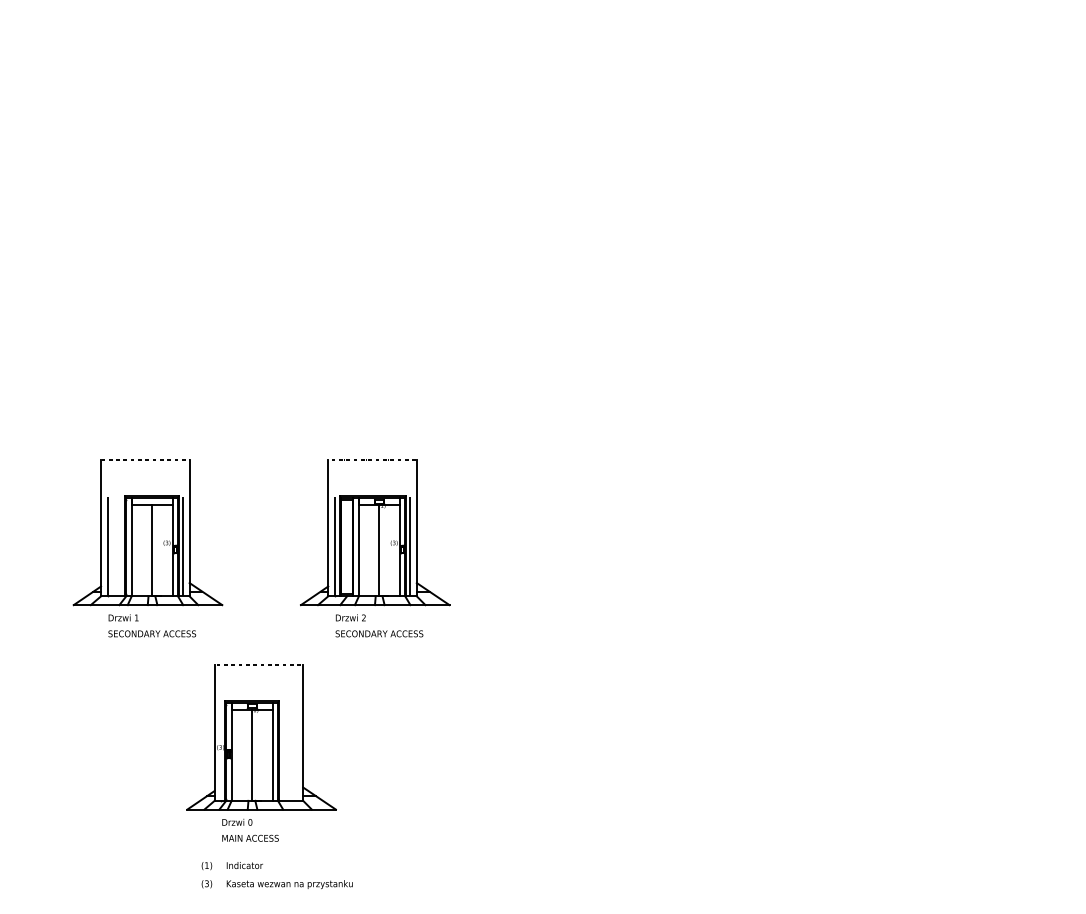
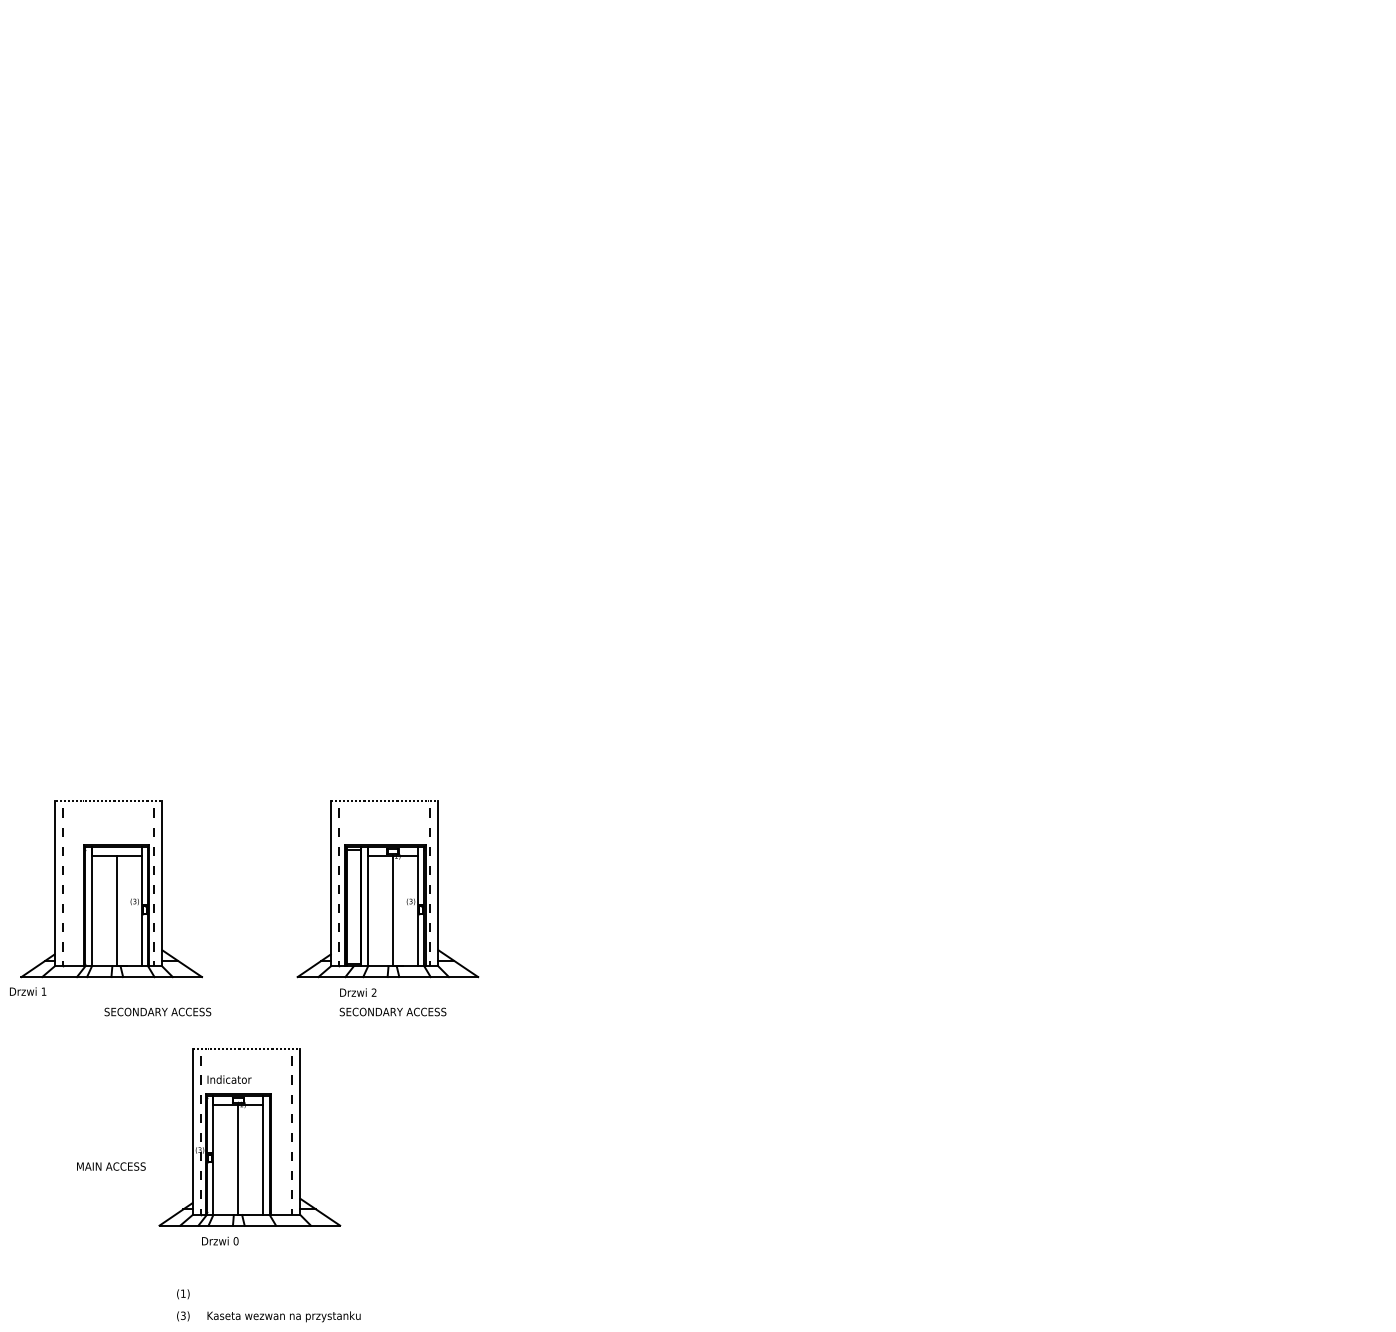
text: (123, 617) -> (28, 991), moved
text: (151, 633) -> (157, 1011), moved
text: (250, 838) -> (111, 1166), moved
text: (244, 865) -> (229, 1079), moved

